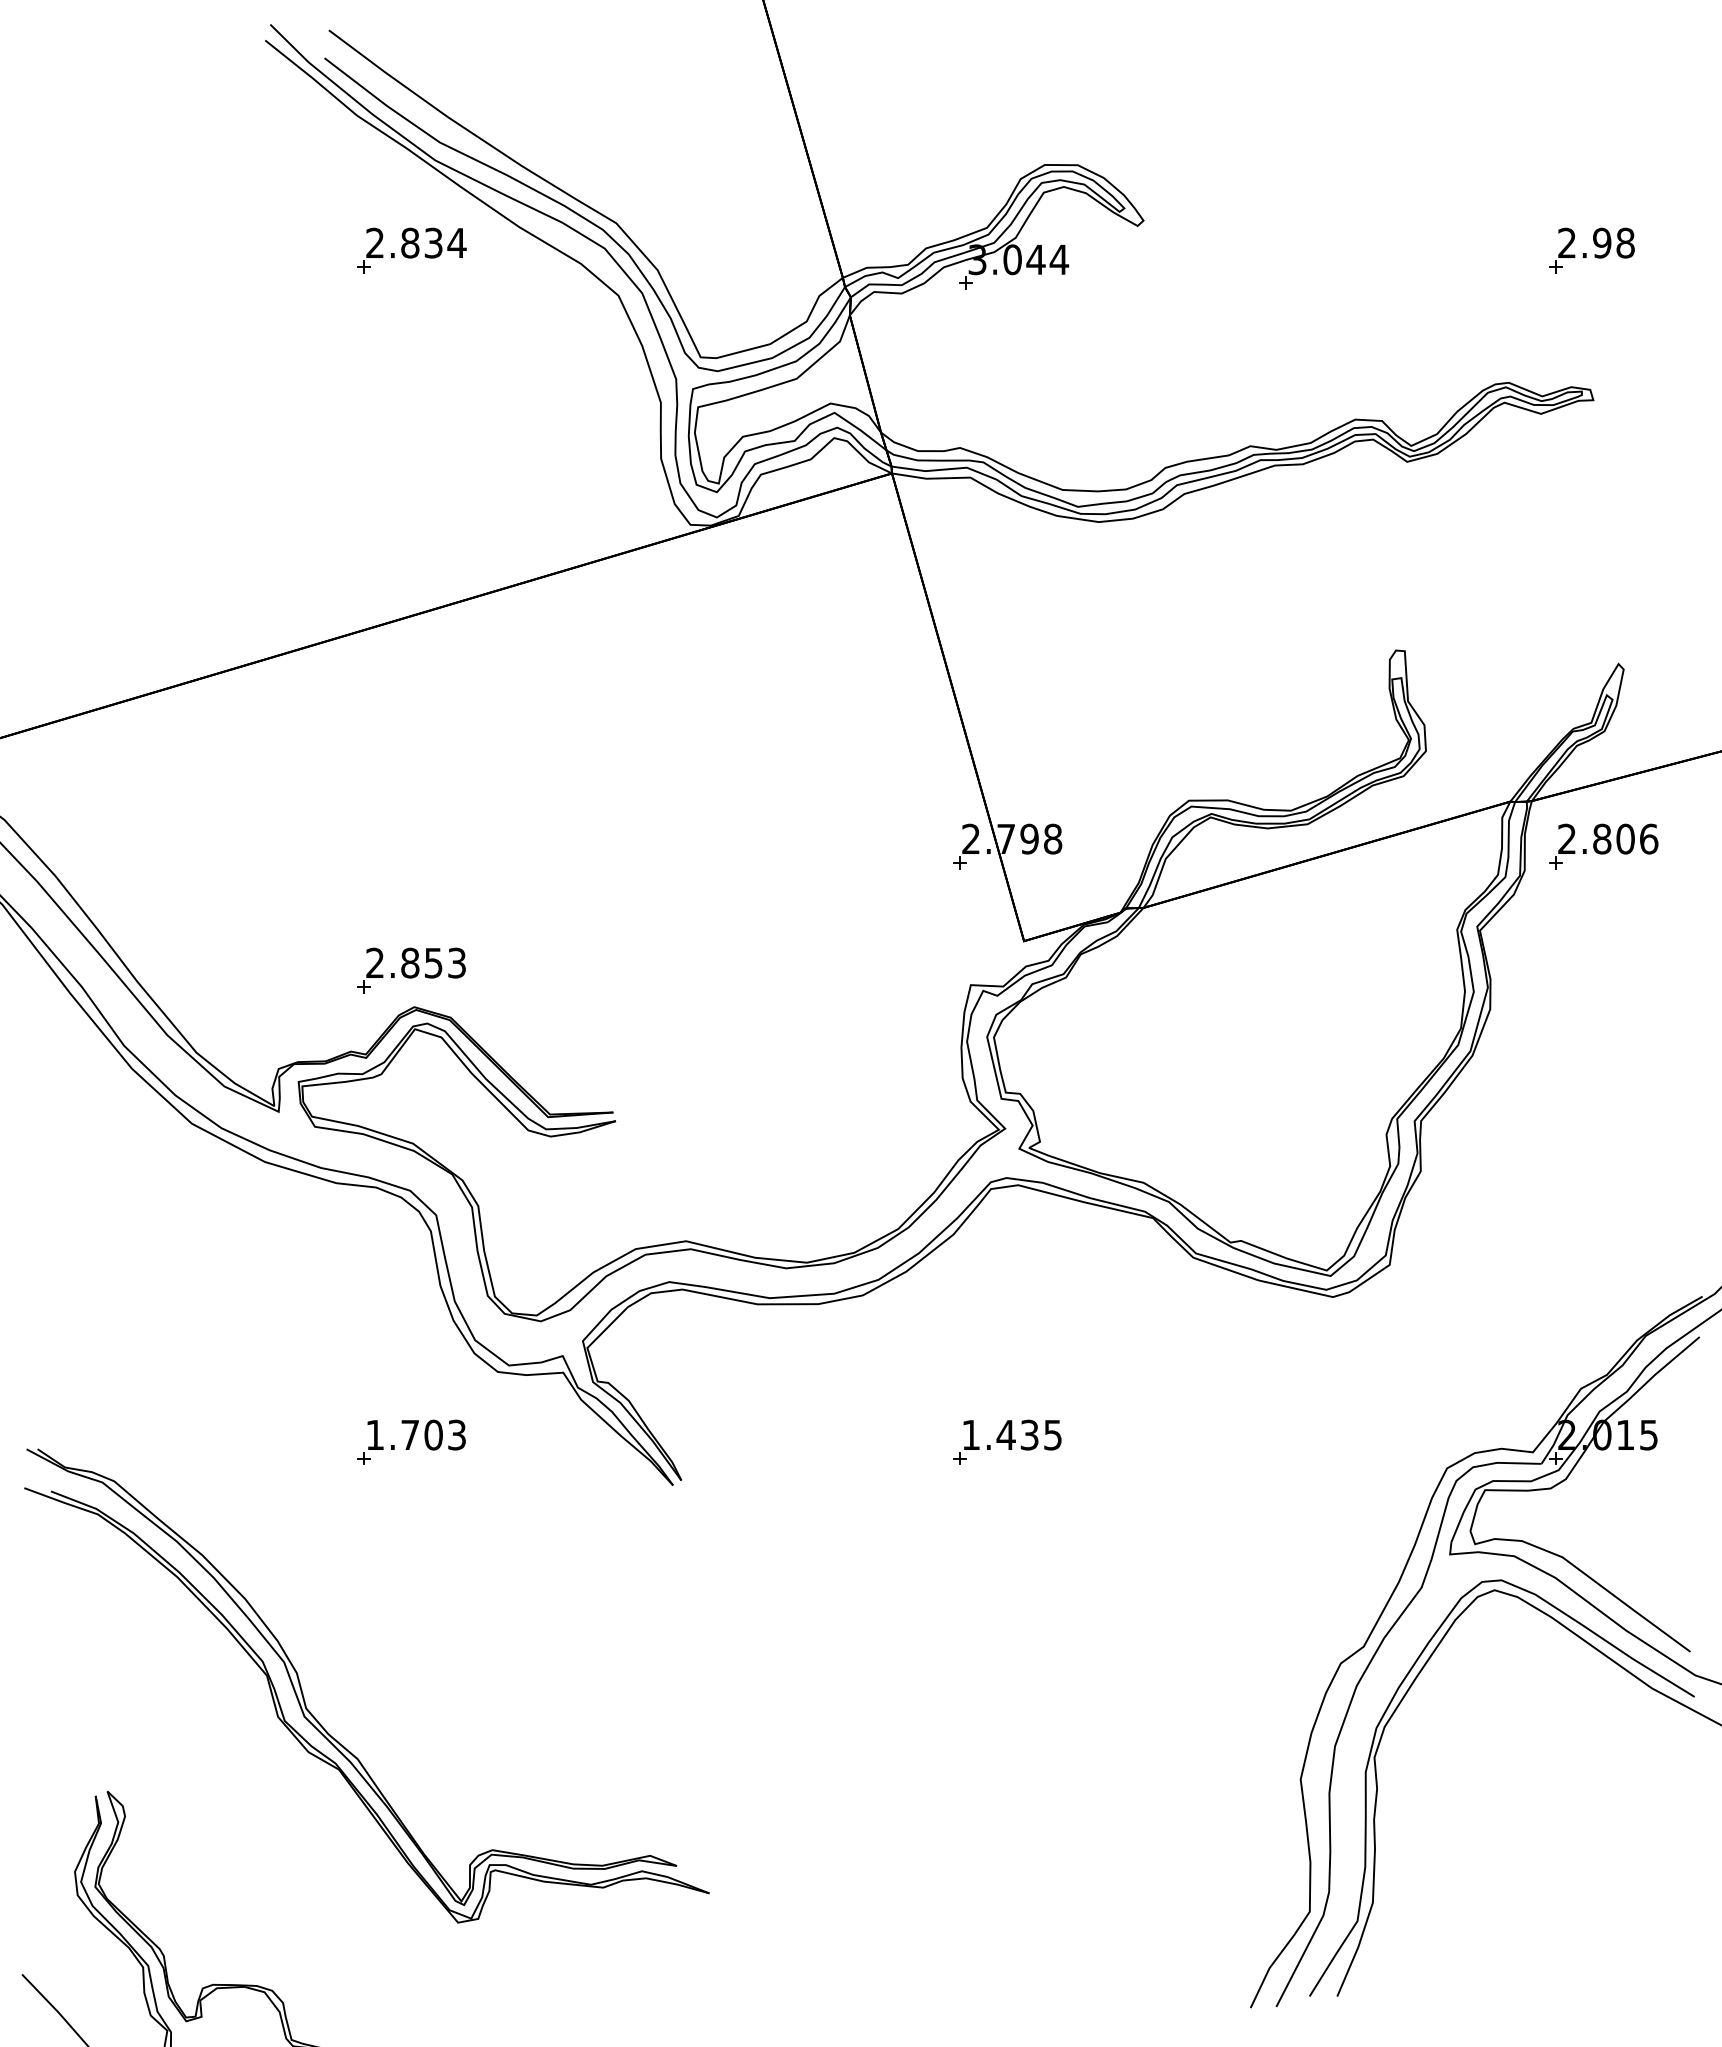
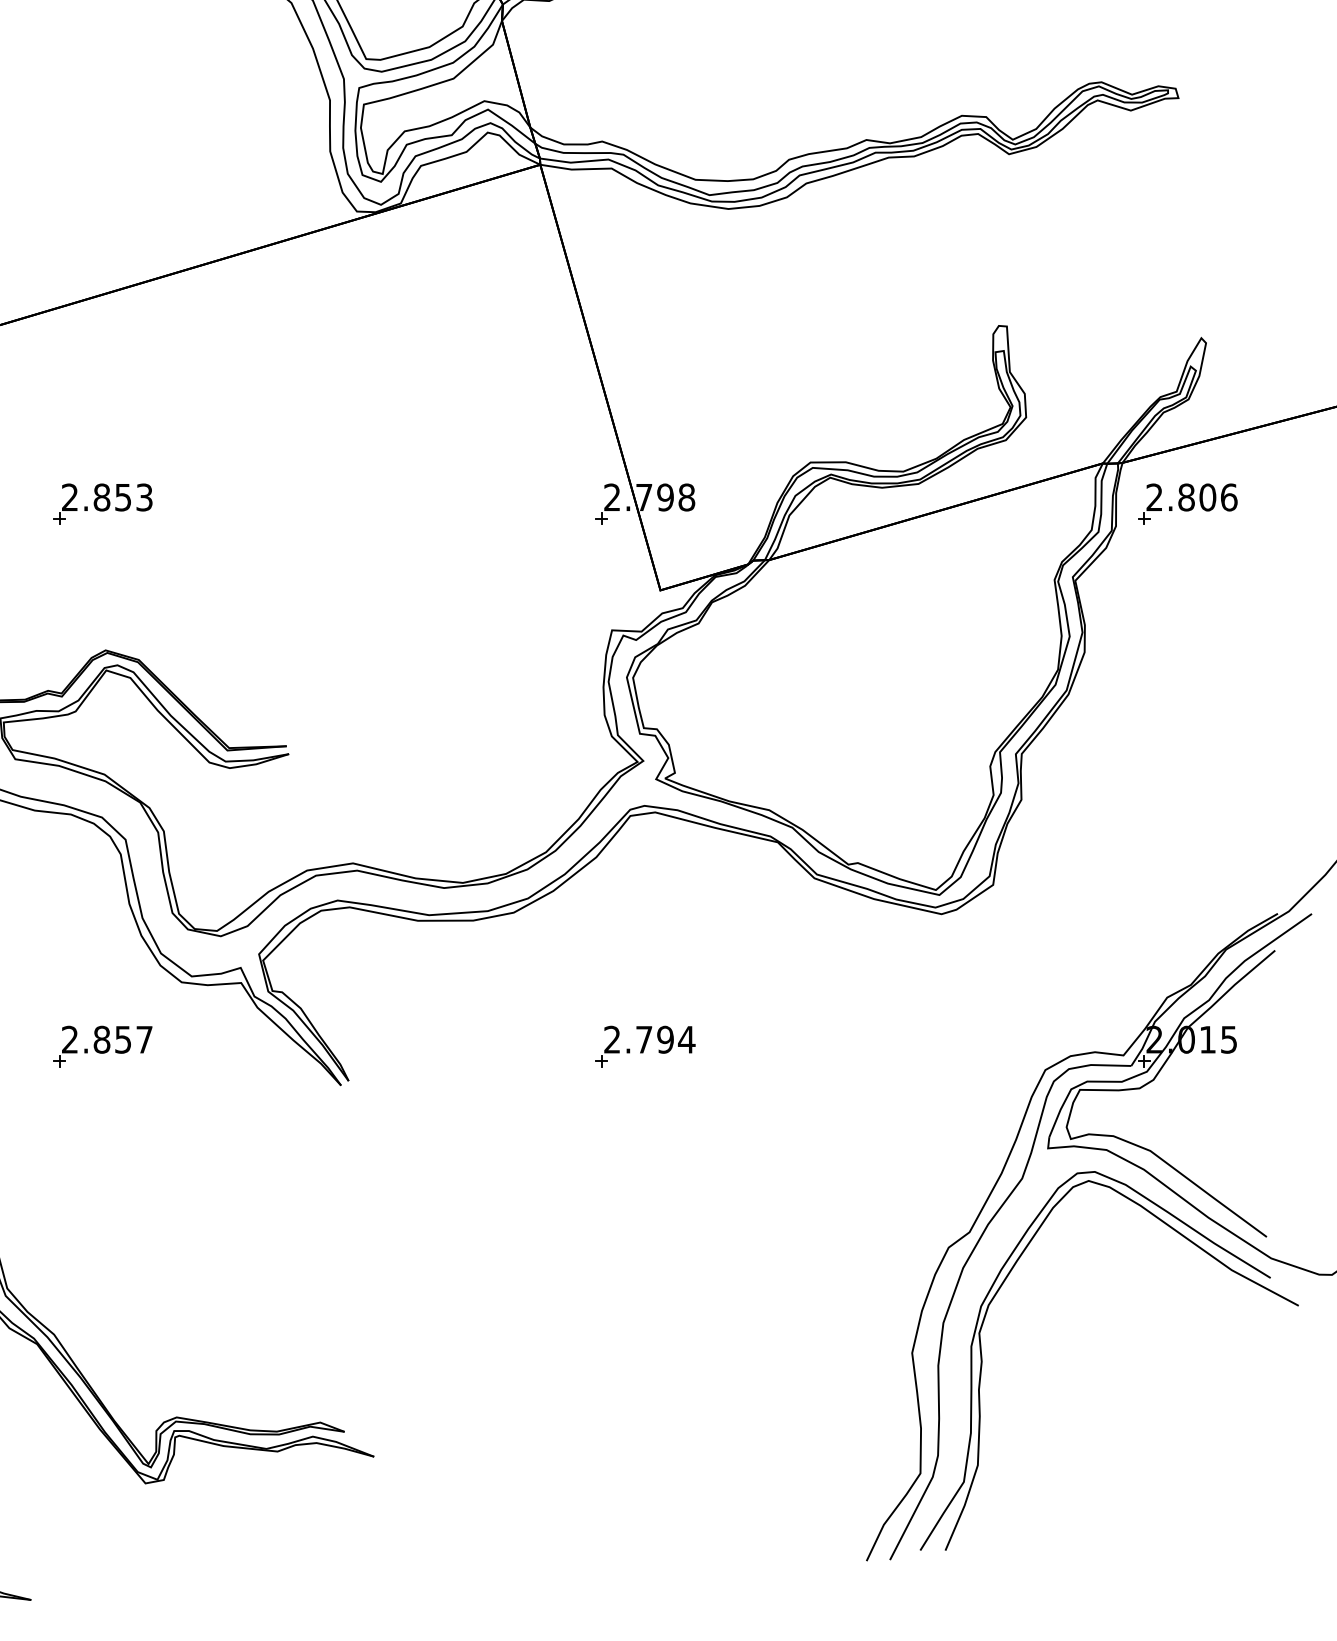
part: (411, 970) -> (103, 504), moved
text: (415, 1434) -> (106, 1039), 1.703 -> 2.857
text: (1012, 1434) -> (649, 1039), 1.435 -> 2.794

